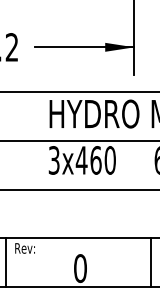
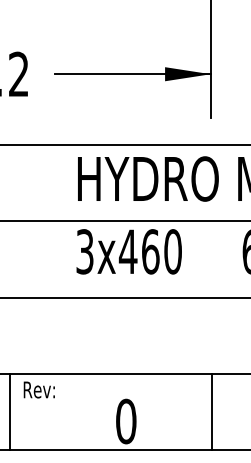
line: (150, 262) -> (211, 412), moved

